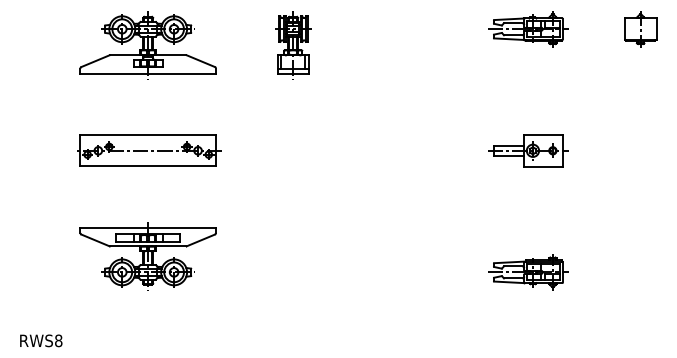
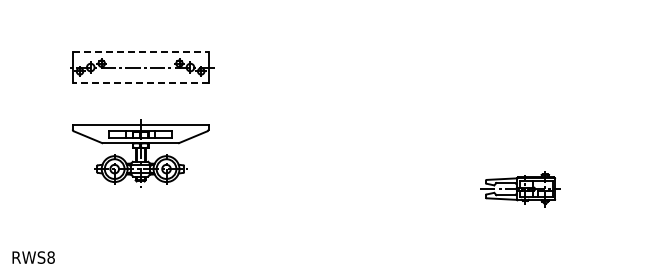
line: (148, 135) -> (140, 52), solid -> dashed
part: (528, 150) -> (520, 67), removed
line: (148, 166) -> (140, 83), solid -> dashed
part: (147, 256) -> (139, 153), moved

